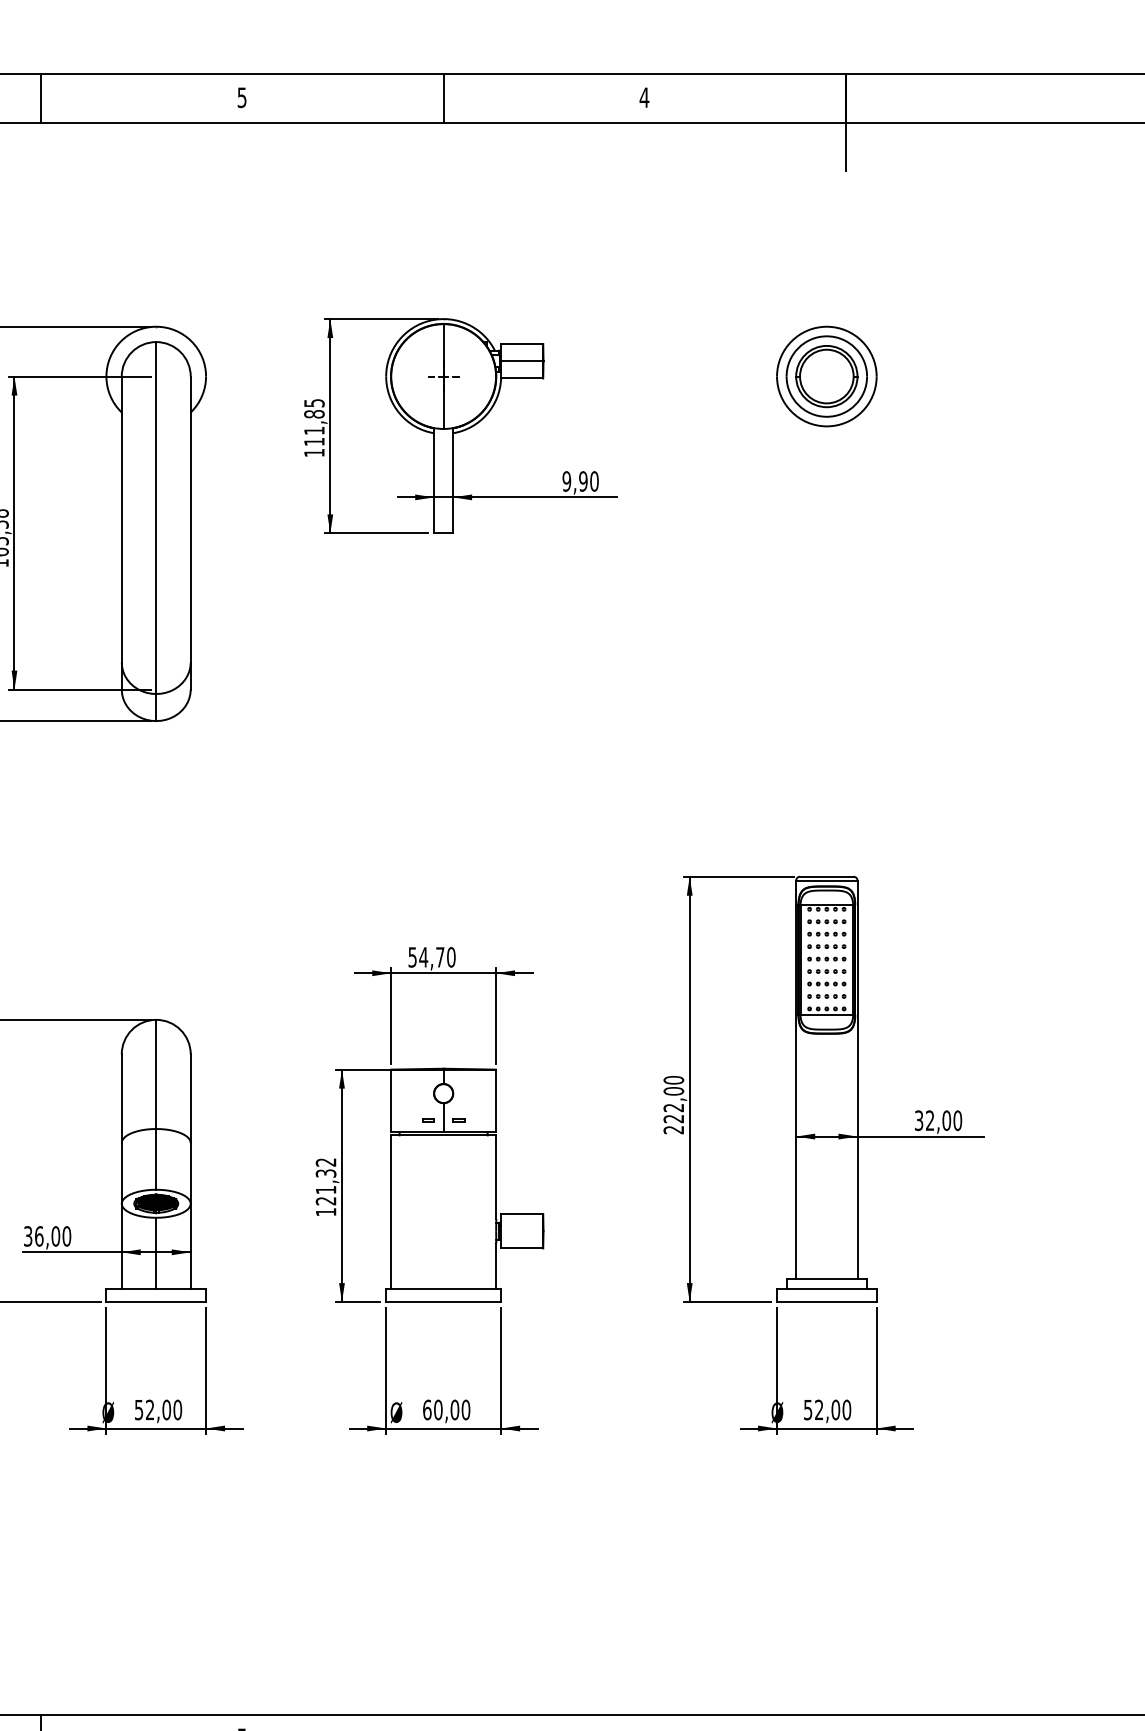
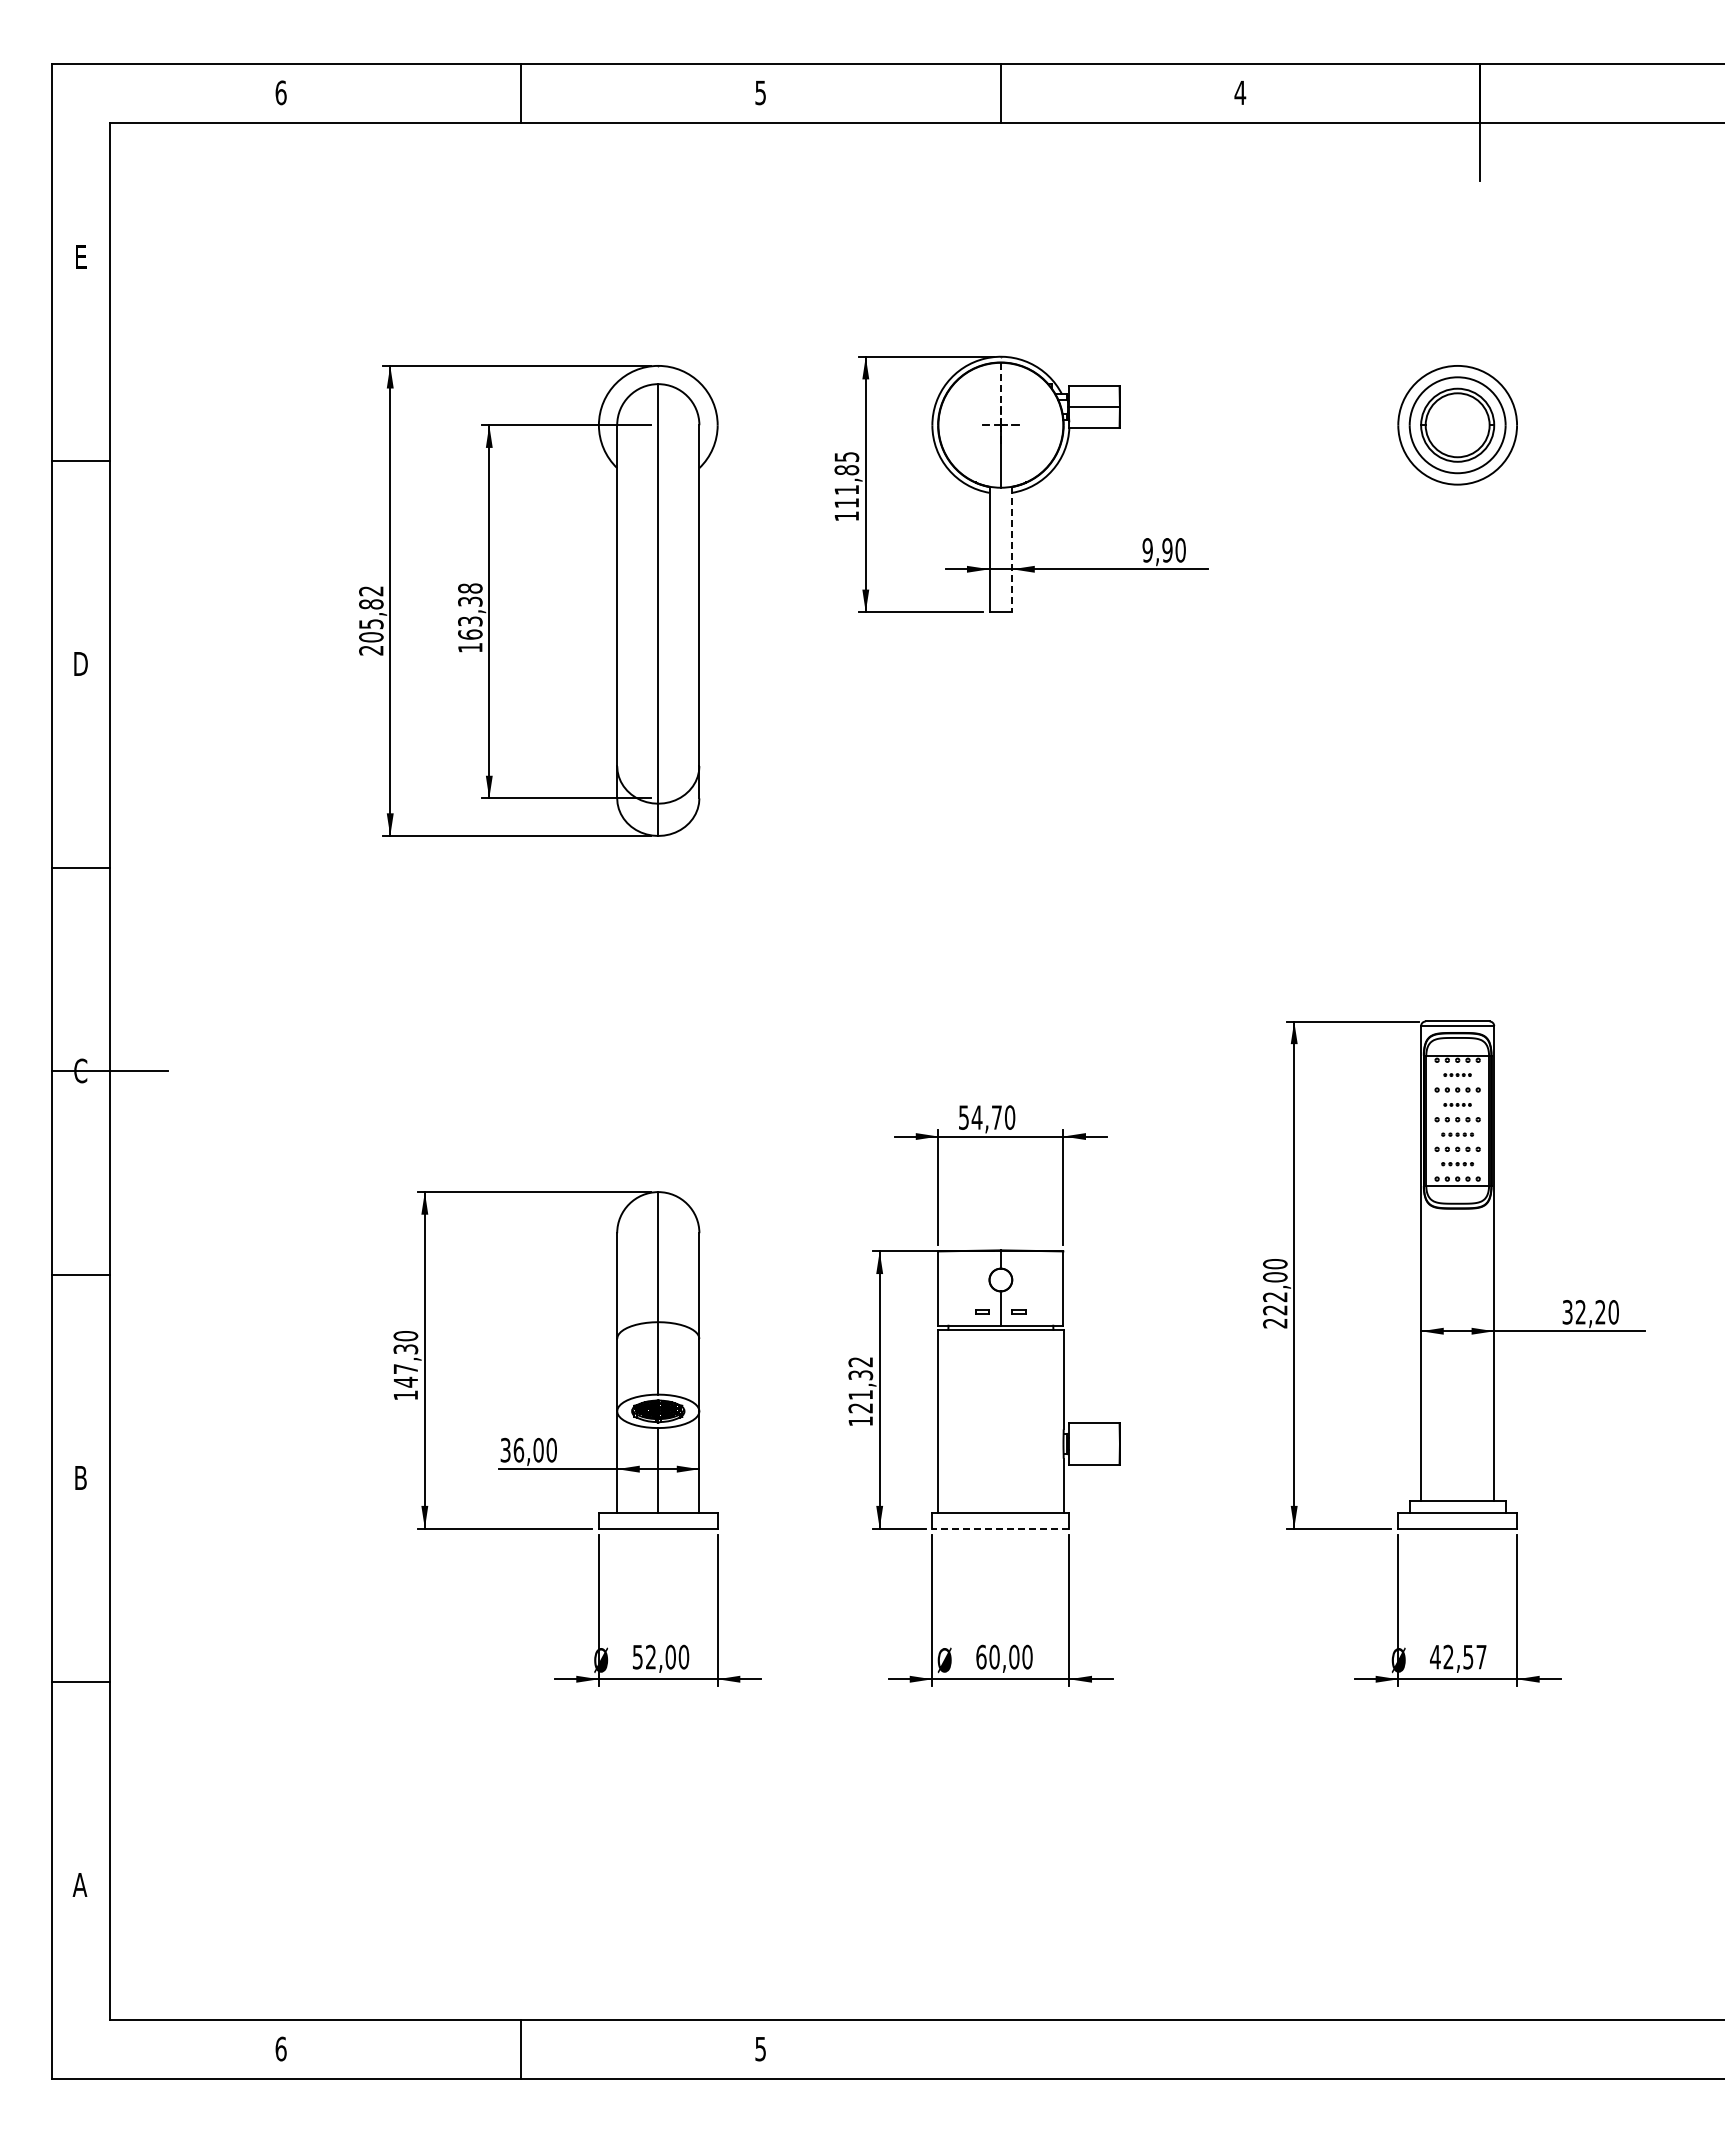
line: (443, 350) -> (1000, 394), solid -> dashed
line: (453, 480) -> (1012, 549), solid -> dashed
part: (826, 921) -> (1457, 1074), size x0.6
part: (826, 946) -> (1457, 1104), size x0.6
part: (826, 971) -> (1457, 1134), size x0.7
part: (826, 995) -> (1457, 1163), size x0.7
text: (946, 1120) -> (1600, 1312), 32,00 -> 32,20
line: (443, 1302) -> (1000, 1528), solid -> dashed
text: (827, 1409) -> (1458, 1656), 52,00 -> 42,57

